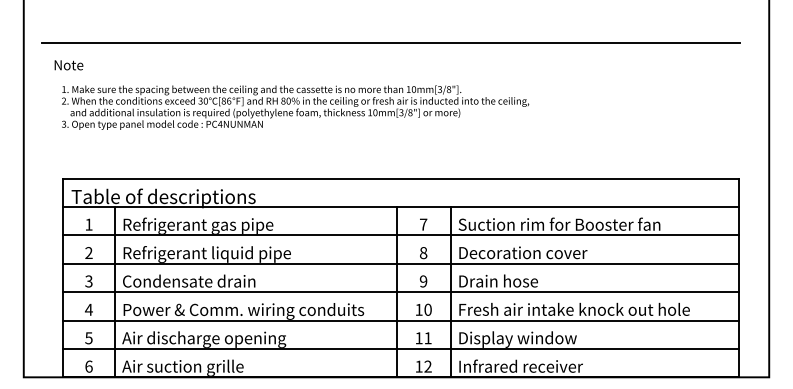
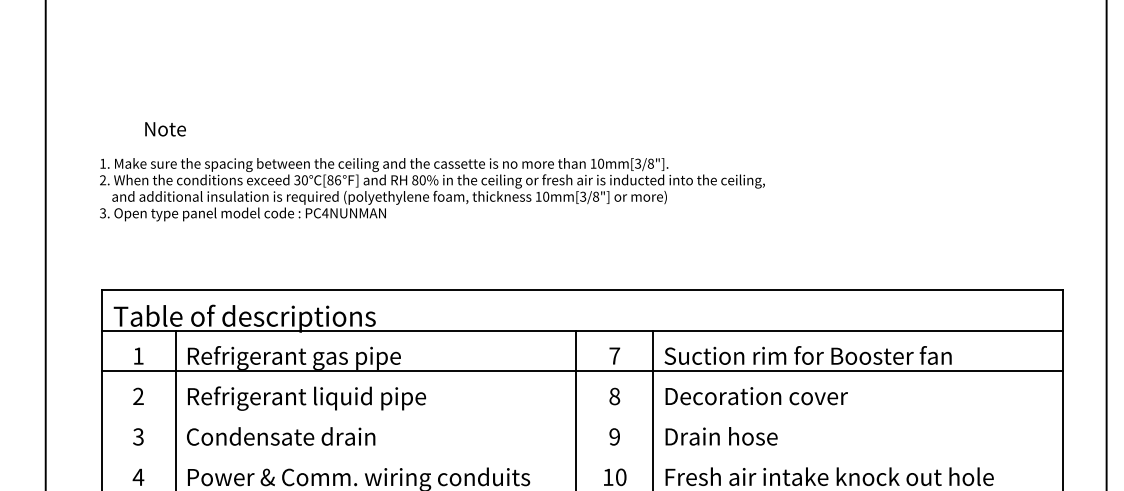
line: (390, 43) -> (567, 98), removed
text: (68, 65) -> (164, 129), moved
line: (400, 263) -> (581, 411), removed
line: (400, 292) -> (581, 452), removed

